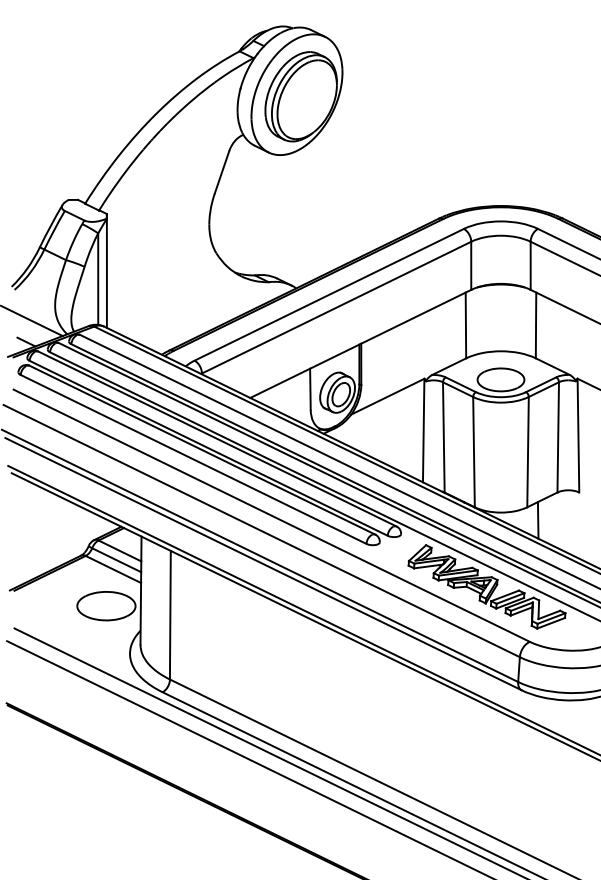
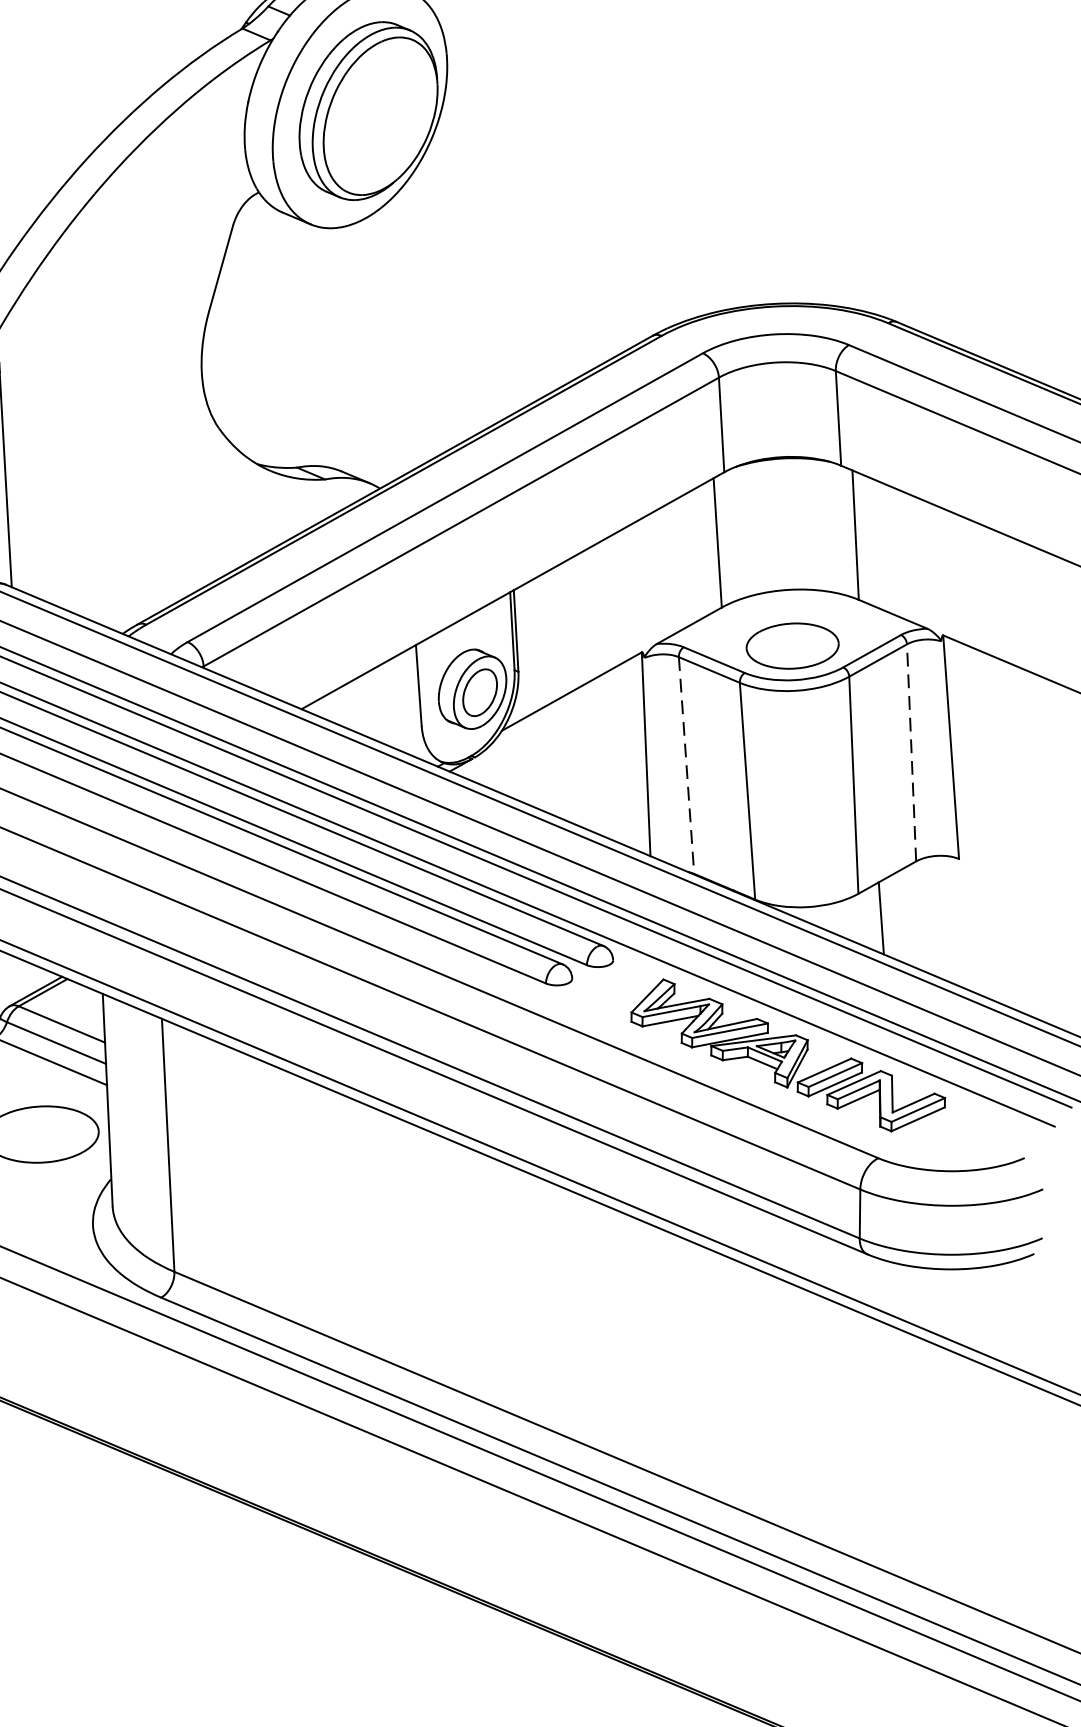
line: (558, 436) -> (912, 751), solid -> dashed
line: (443, 437) -> (685, 765), solid -> dashed

